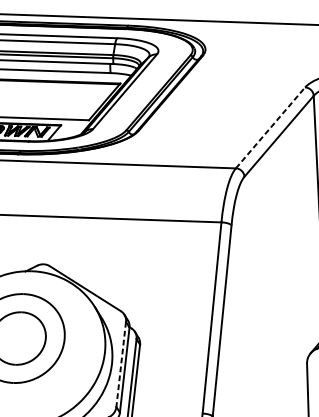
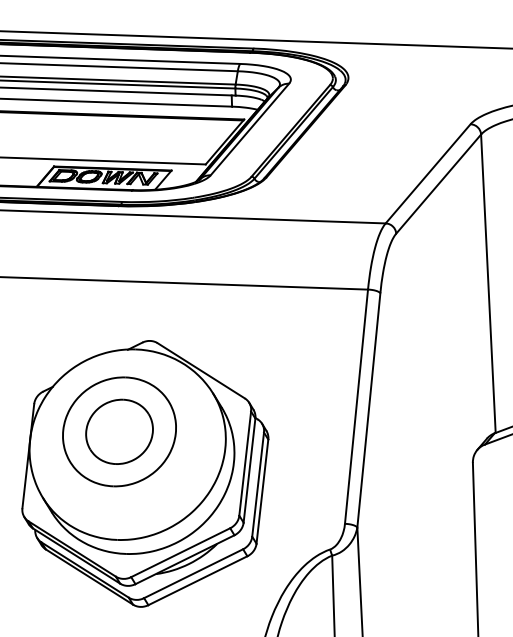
line: (270, 127) -> (428, 173), dashed -> solid
line: (121, 365) -> (245, 464), dashed -> solid

